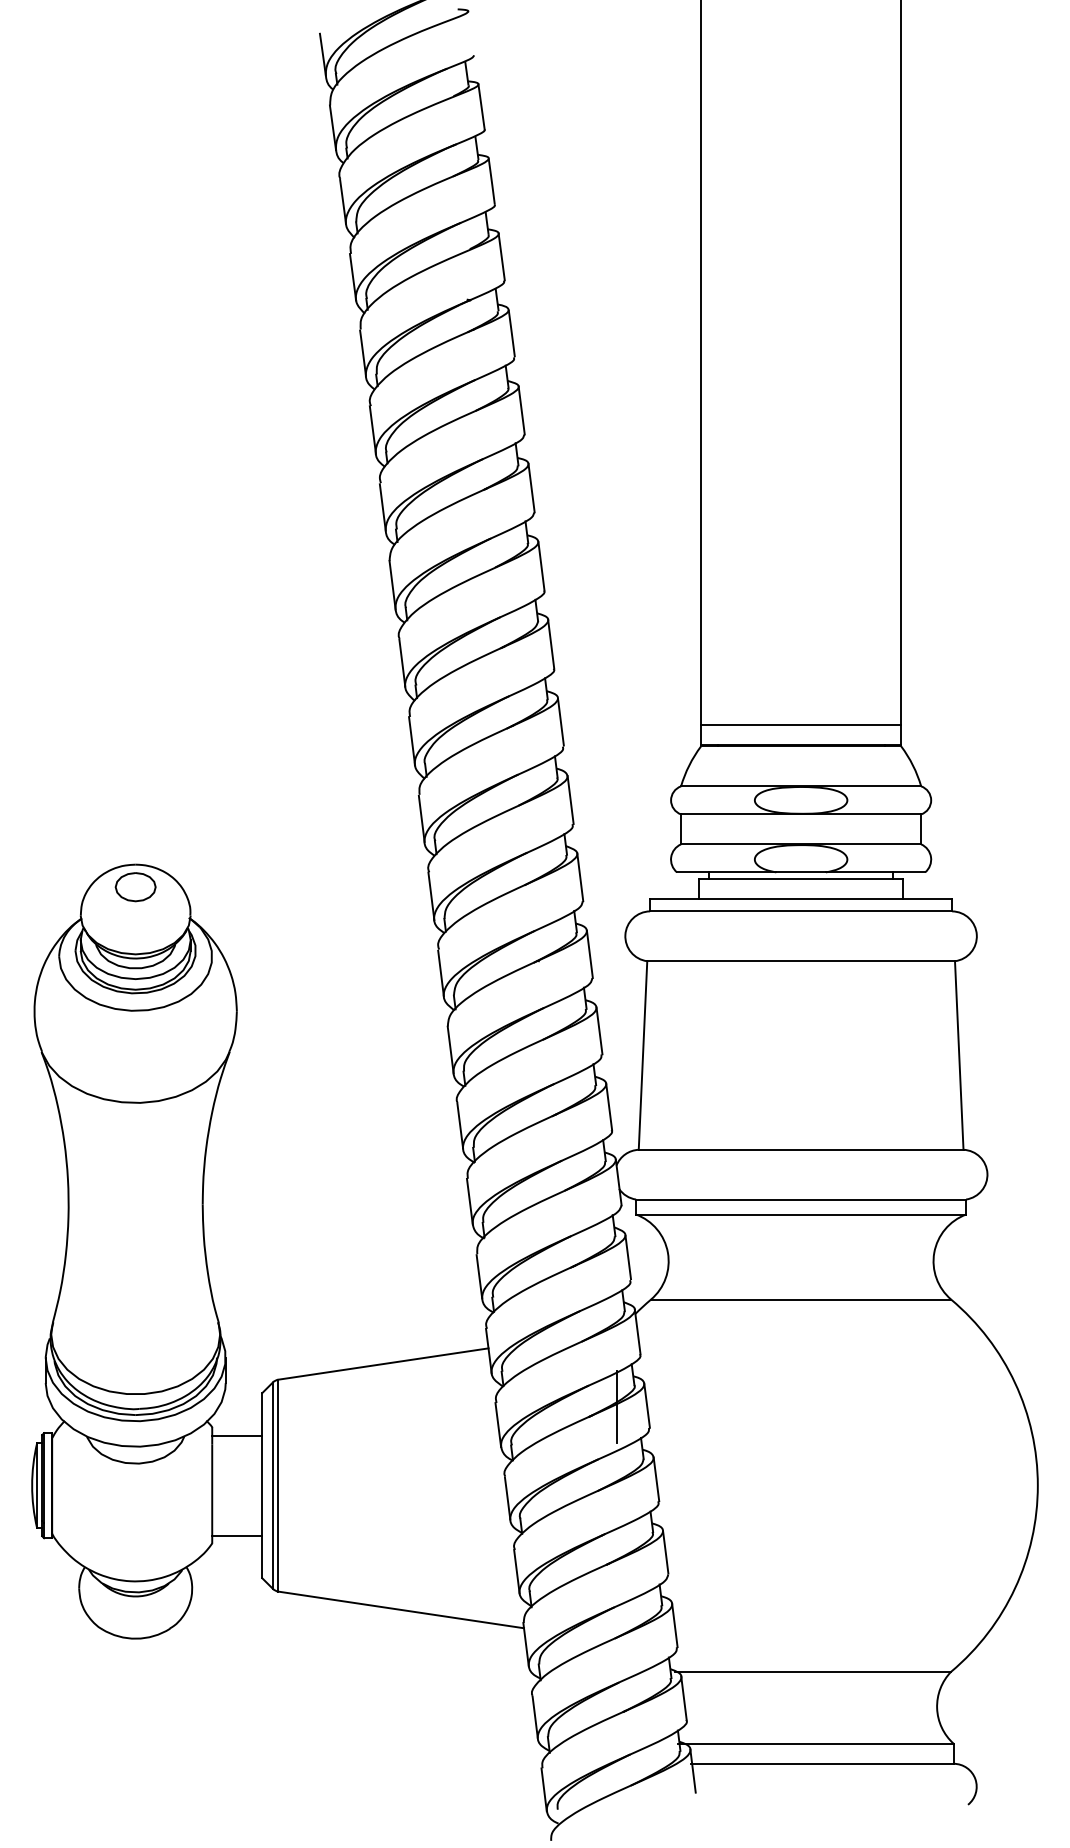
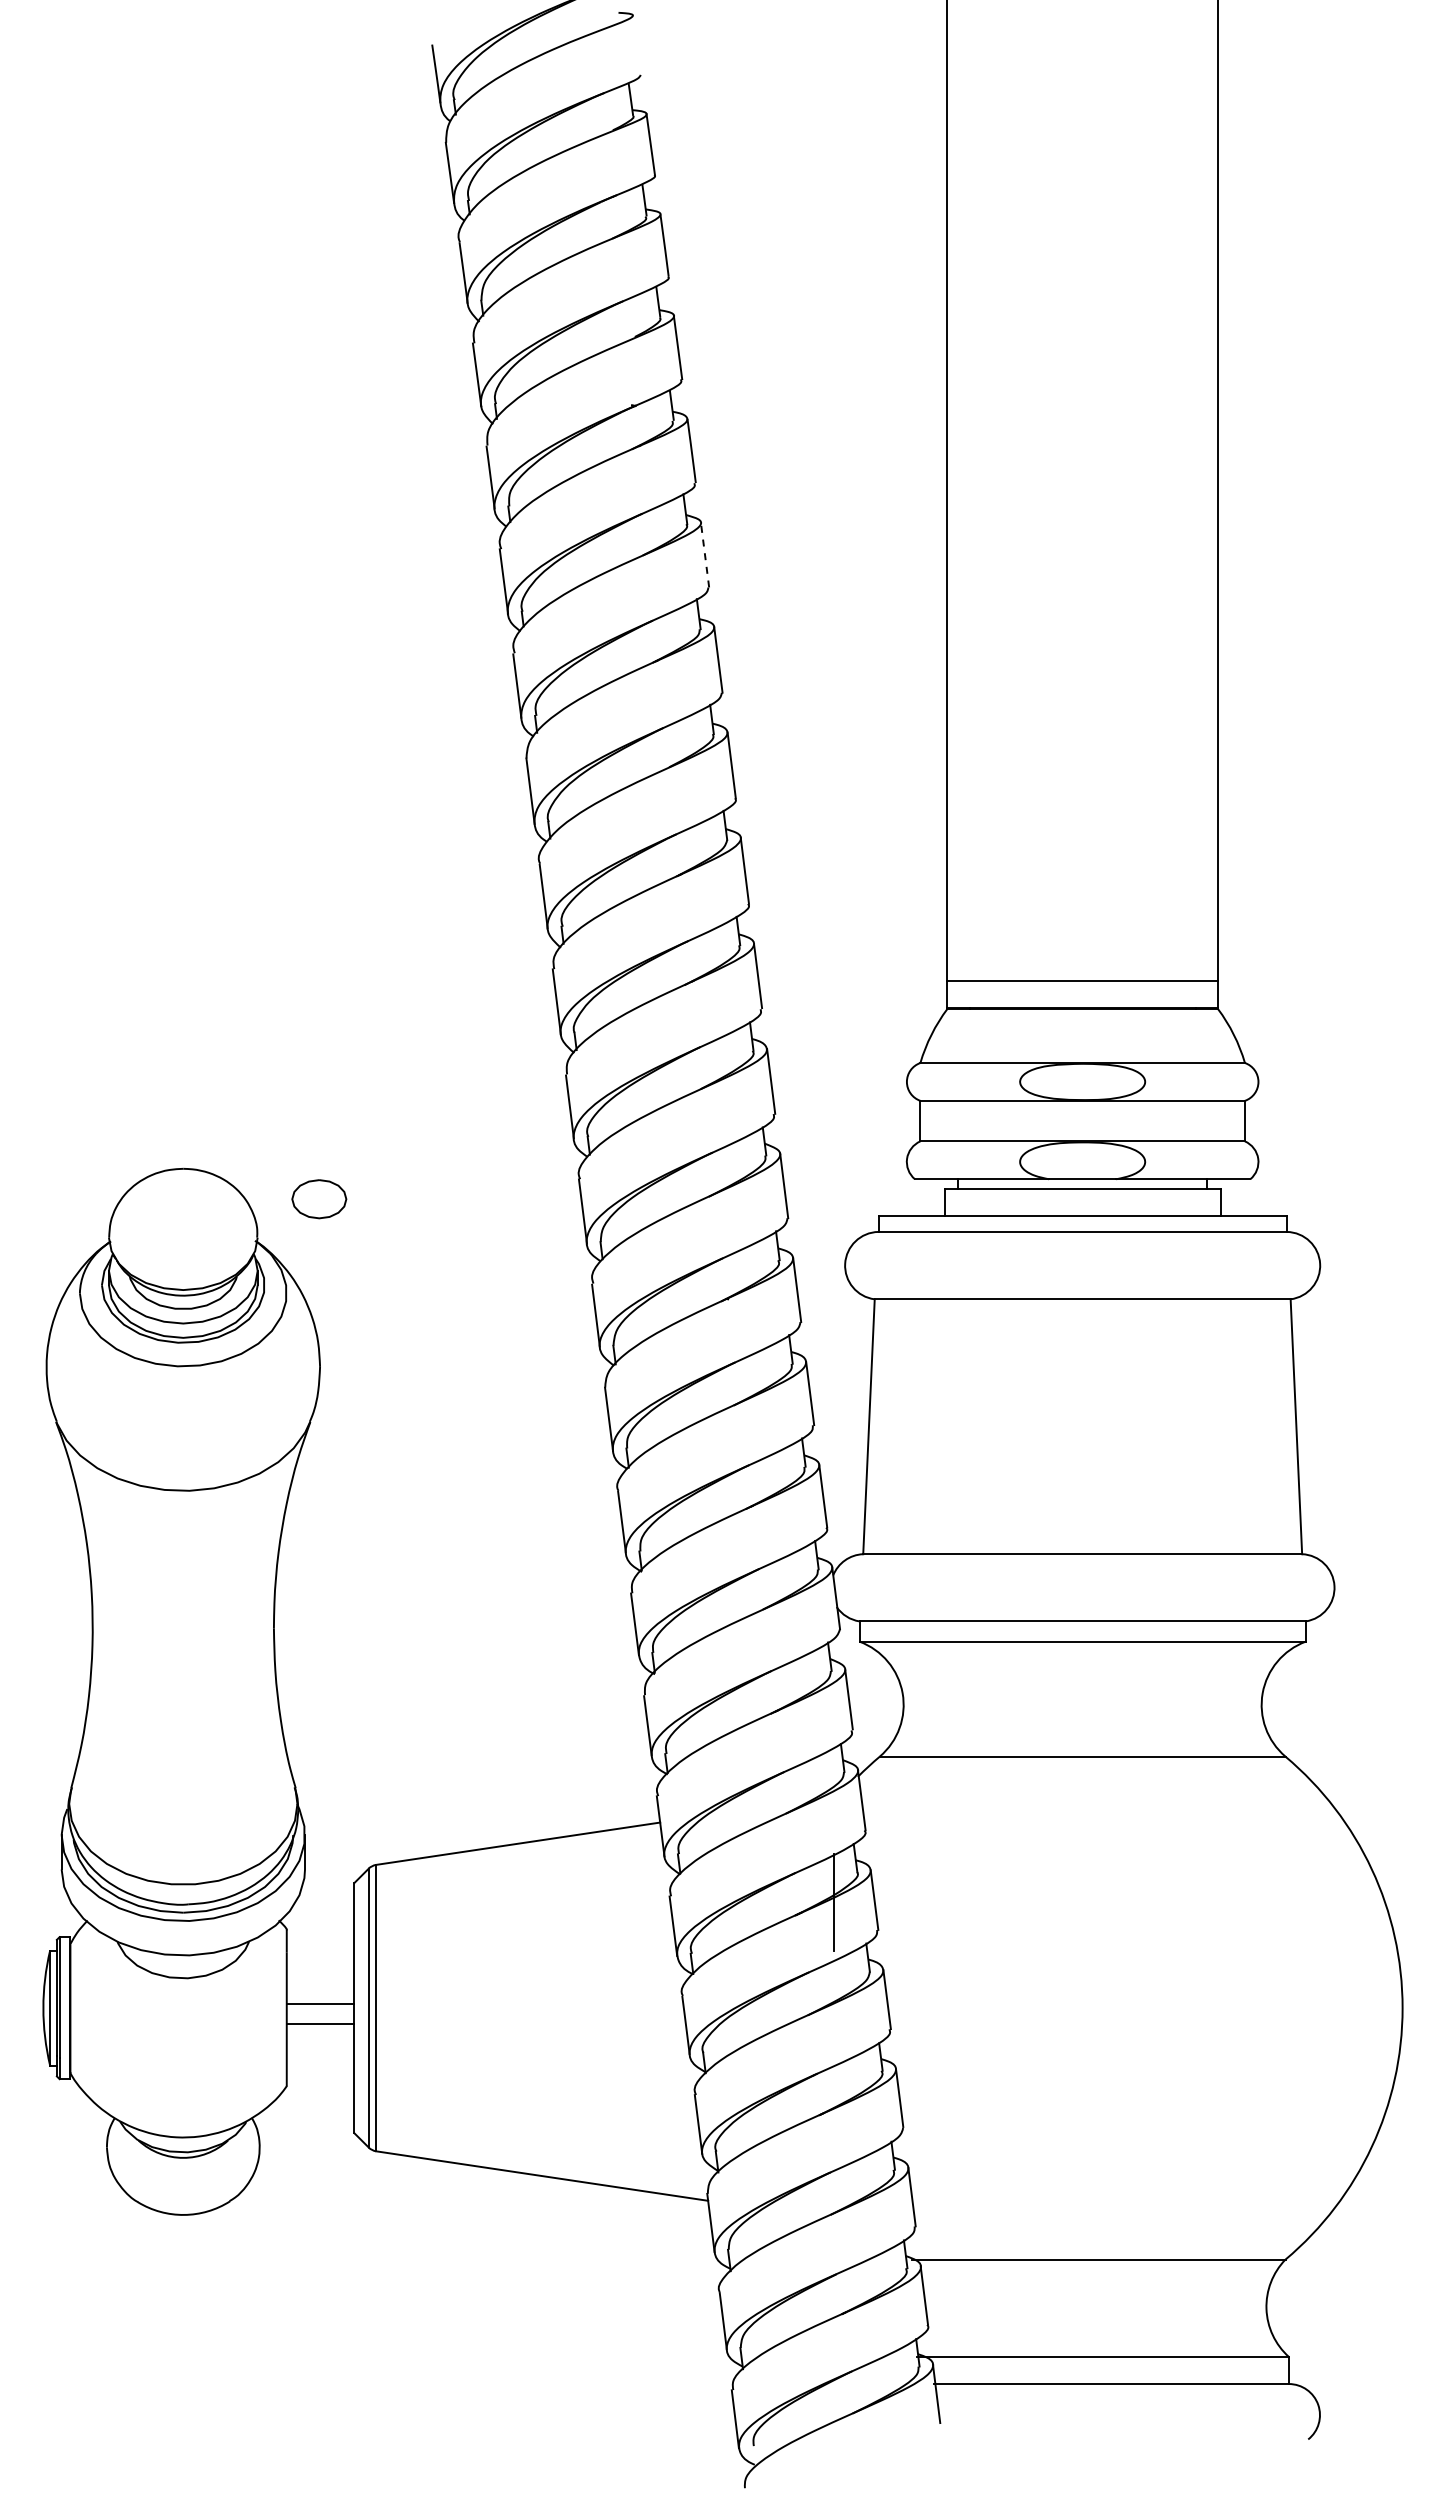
line: (522, 410) -> (705, 555), solid -> dashed
part: (135, 887) -> (319, 1199), moved
line: (237, 1435) -> (320, 2003), moved
line: (237, 1535) -> (320, 2023), moved

